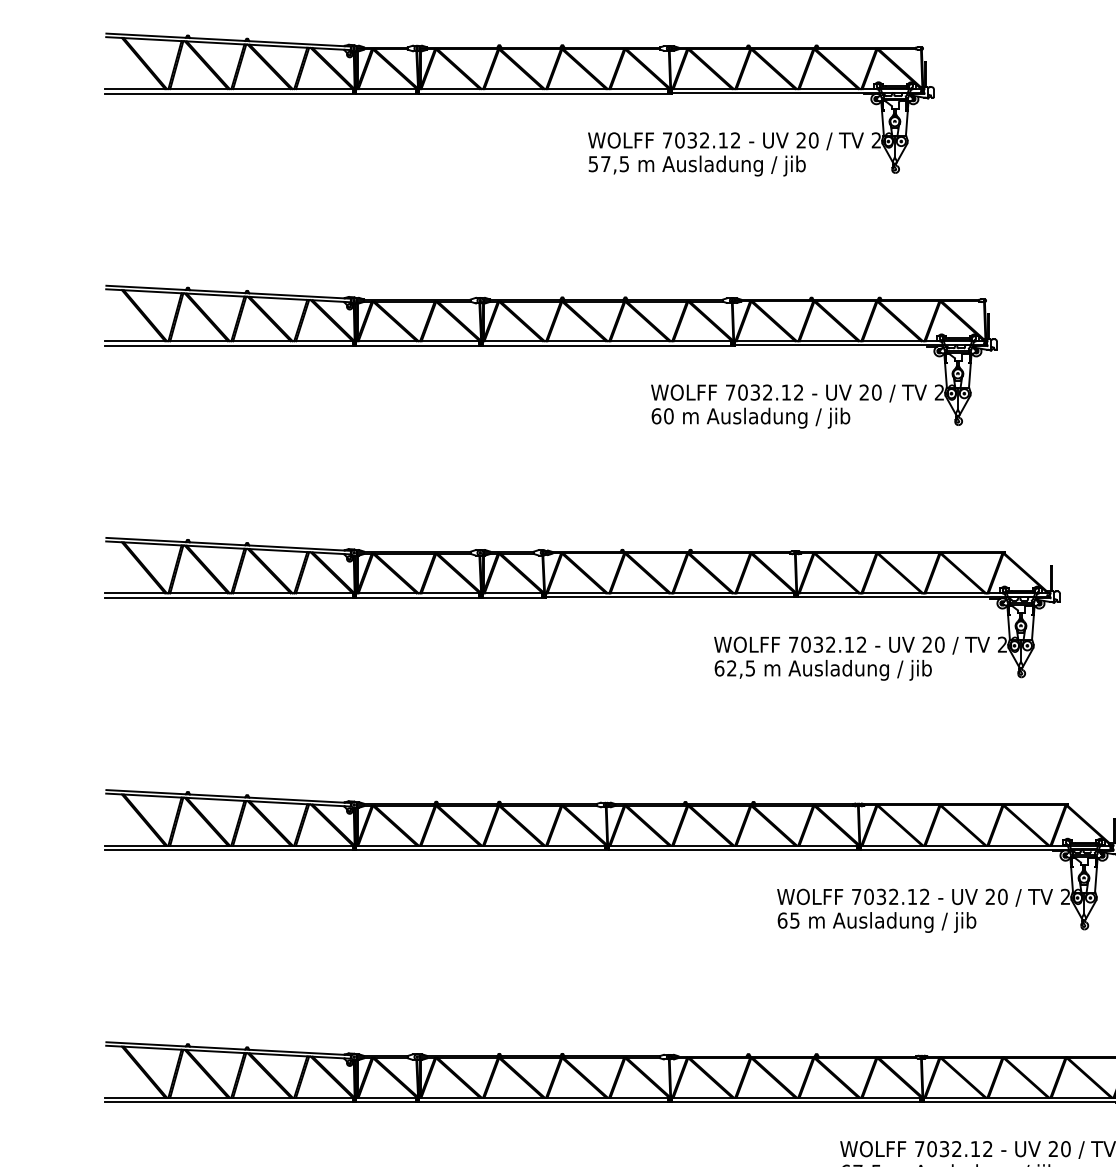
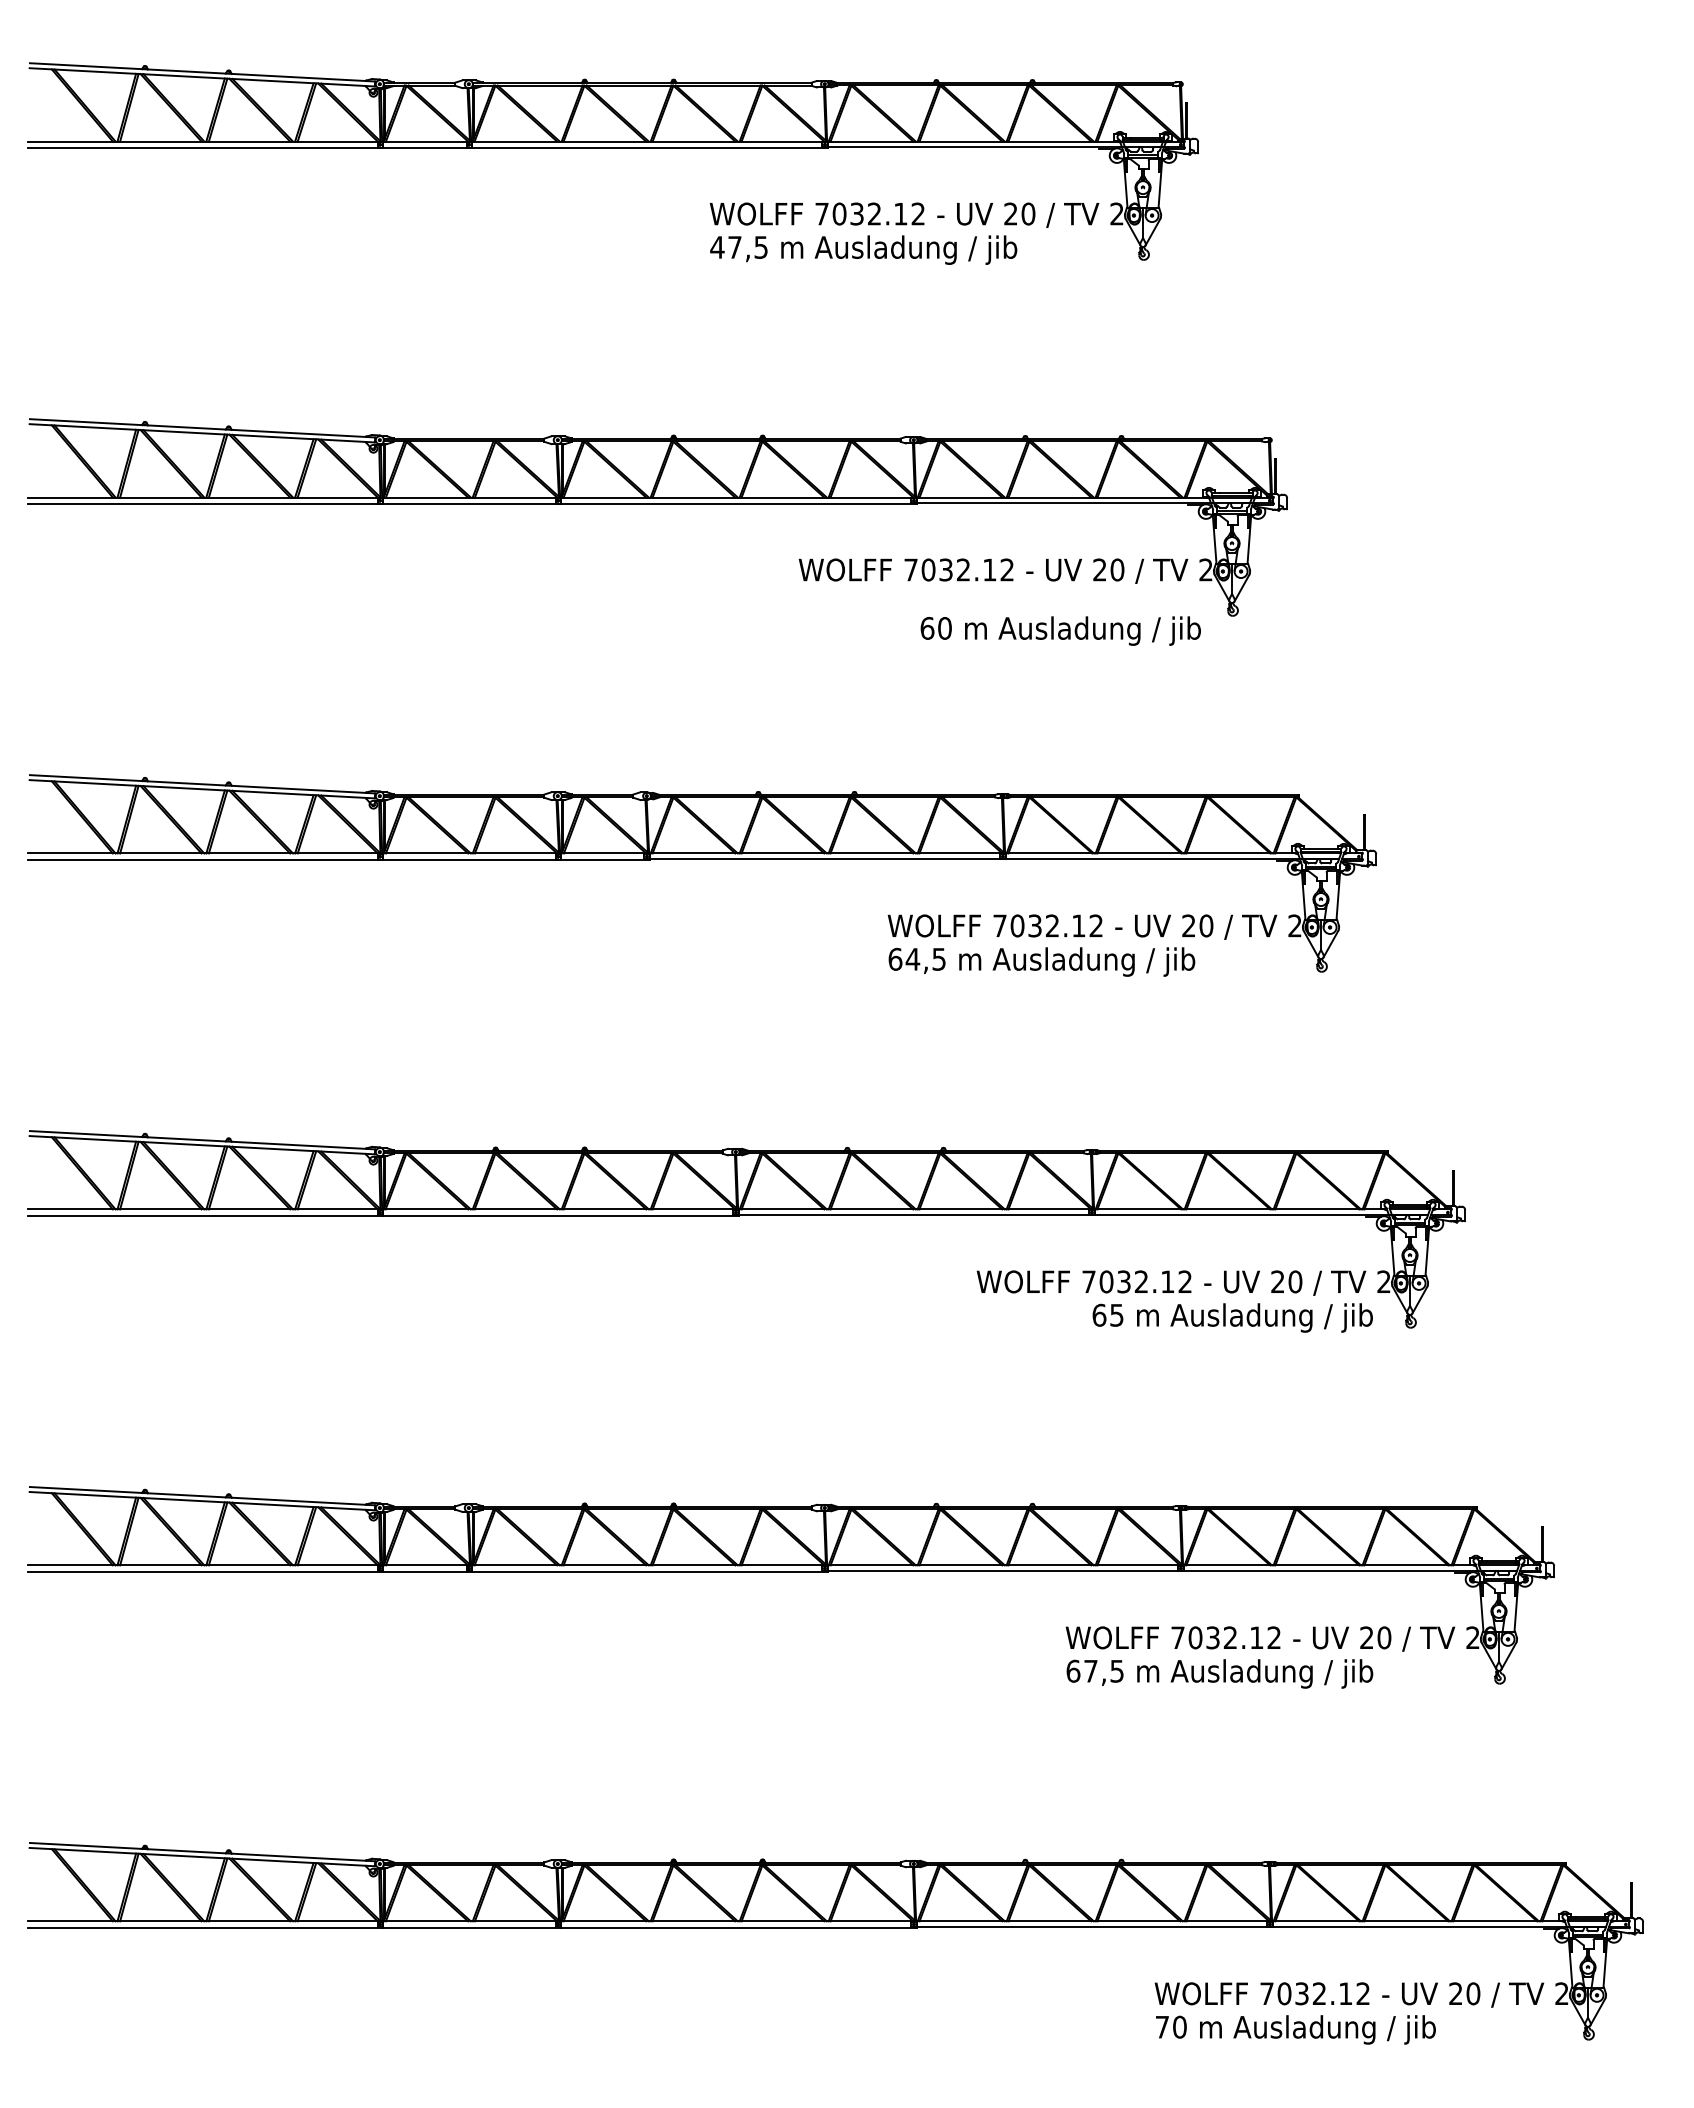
text: (593, 164) -> (717, 247), 57,5 -> 47,5
text: (750, 417) -> (1060, 630), moved
text: (731, 667) -> (912, 958), 62,5 -> 64,5
text: (876, 922) -> (1232, 1317), moved

